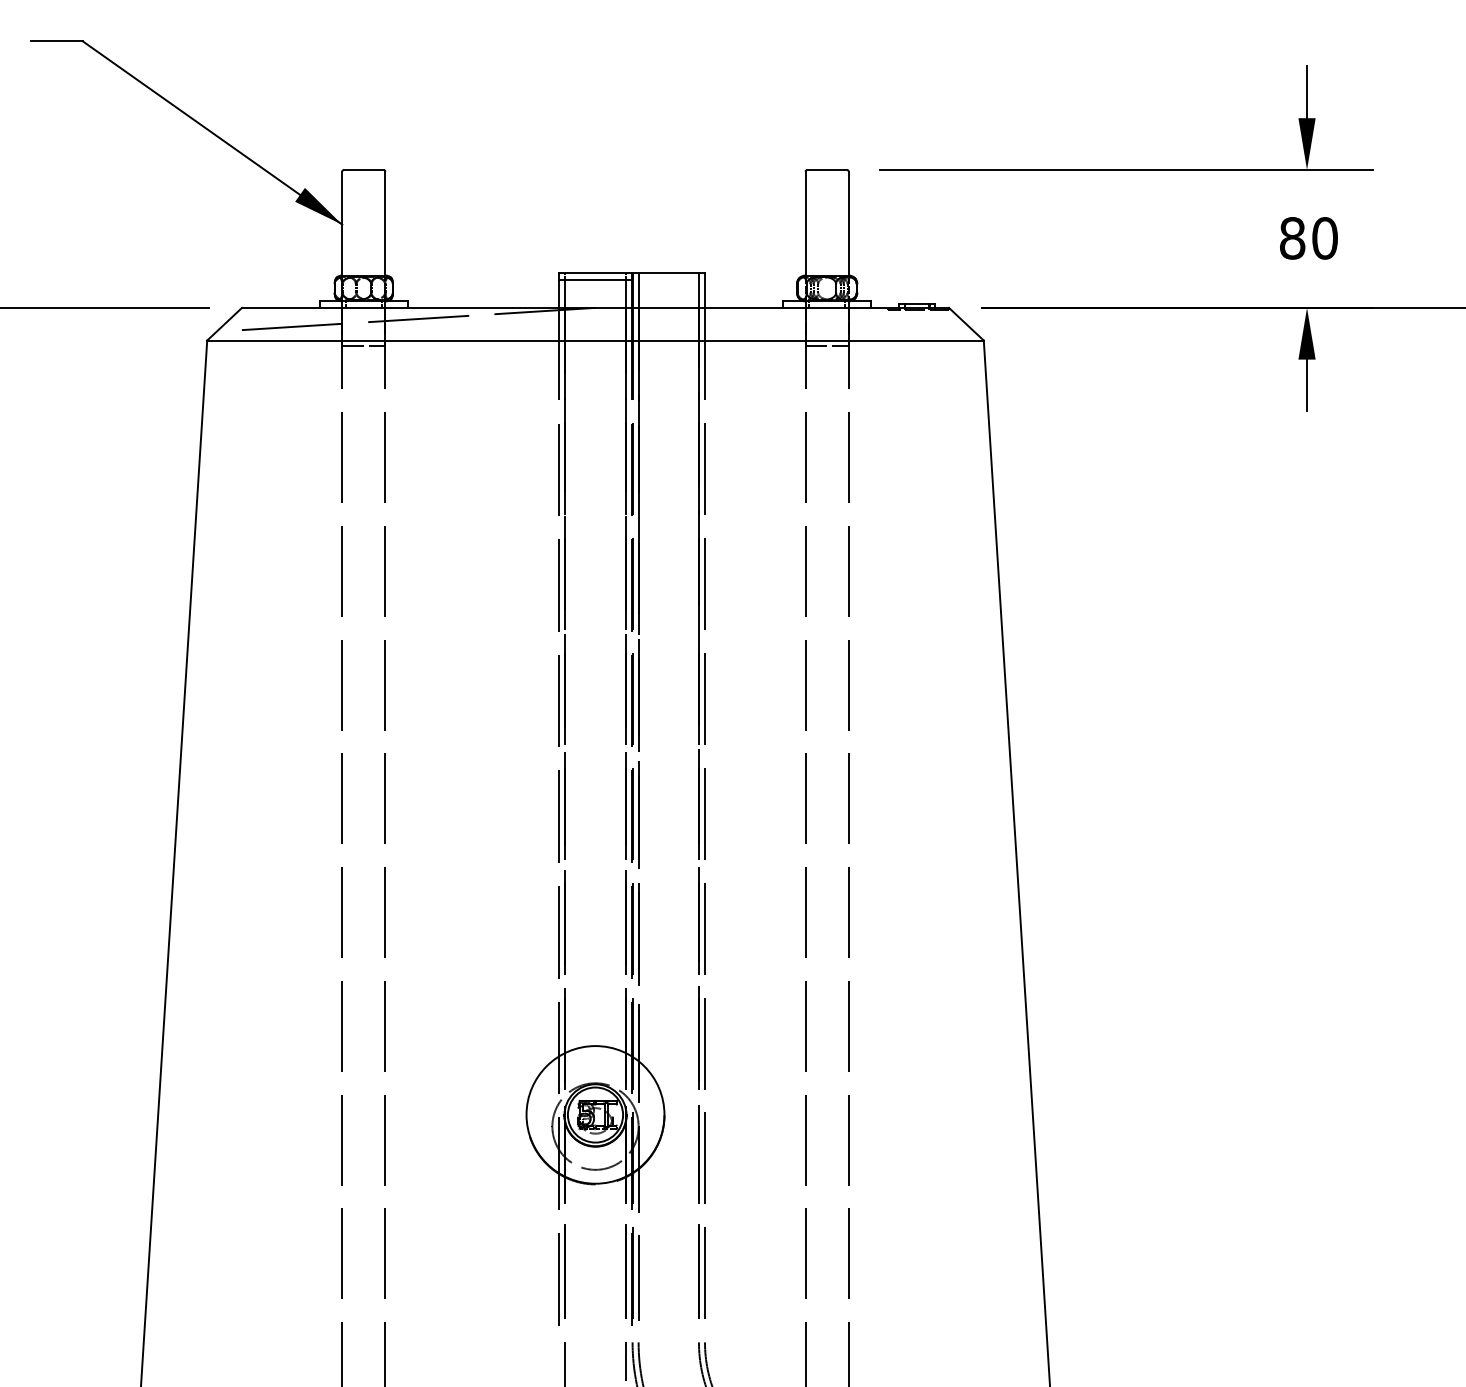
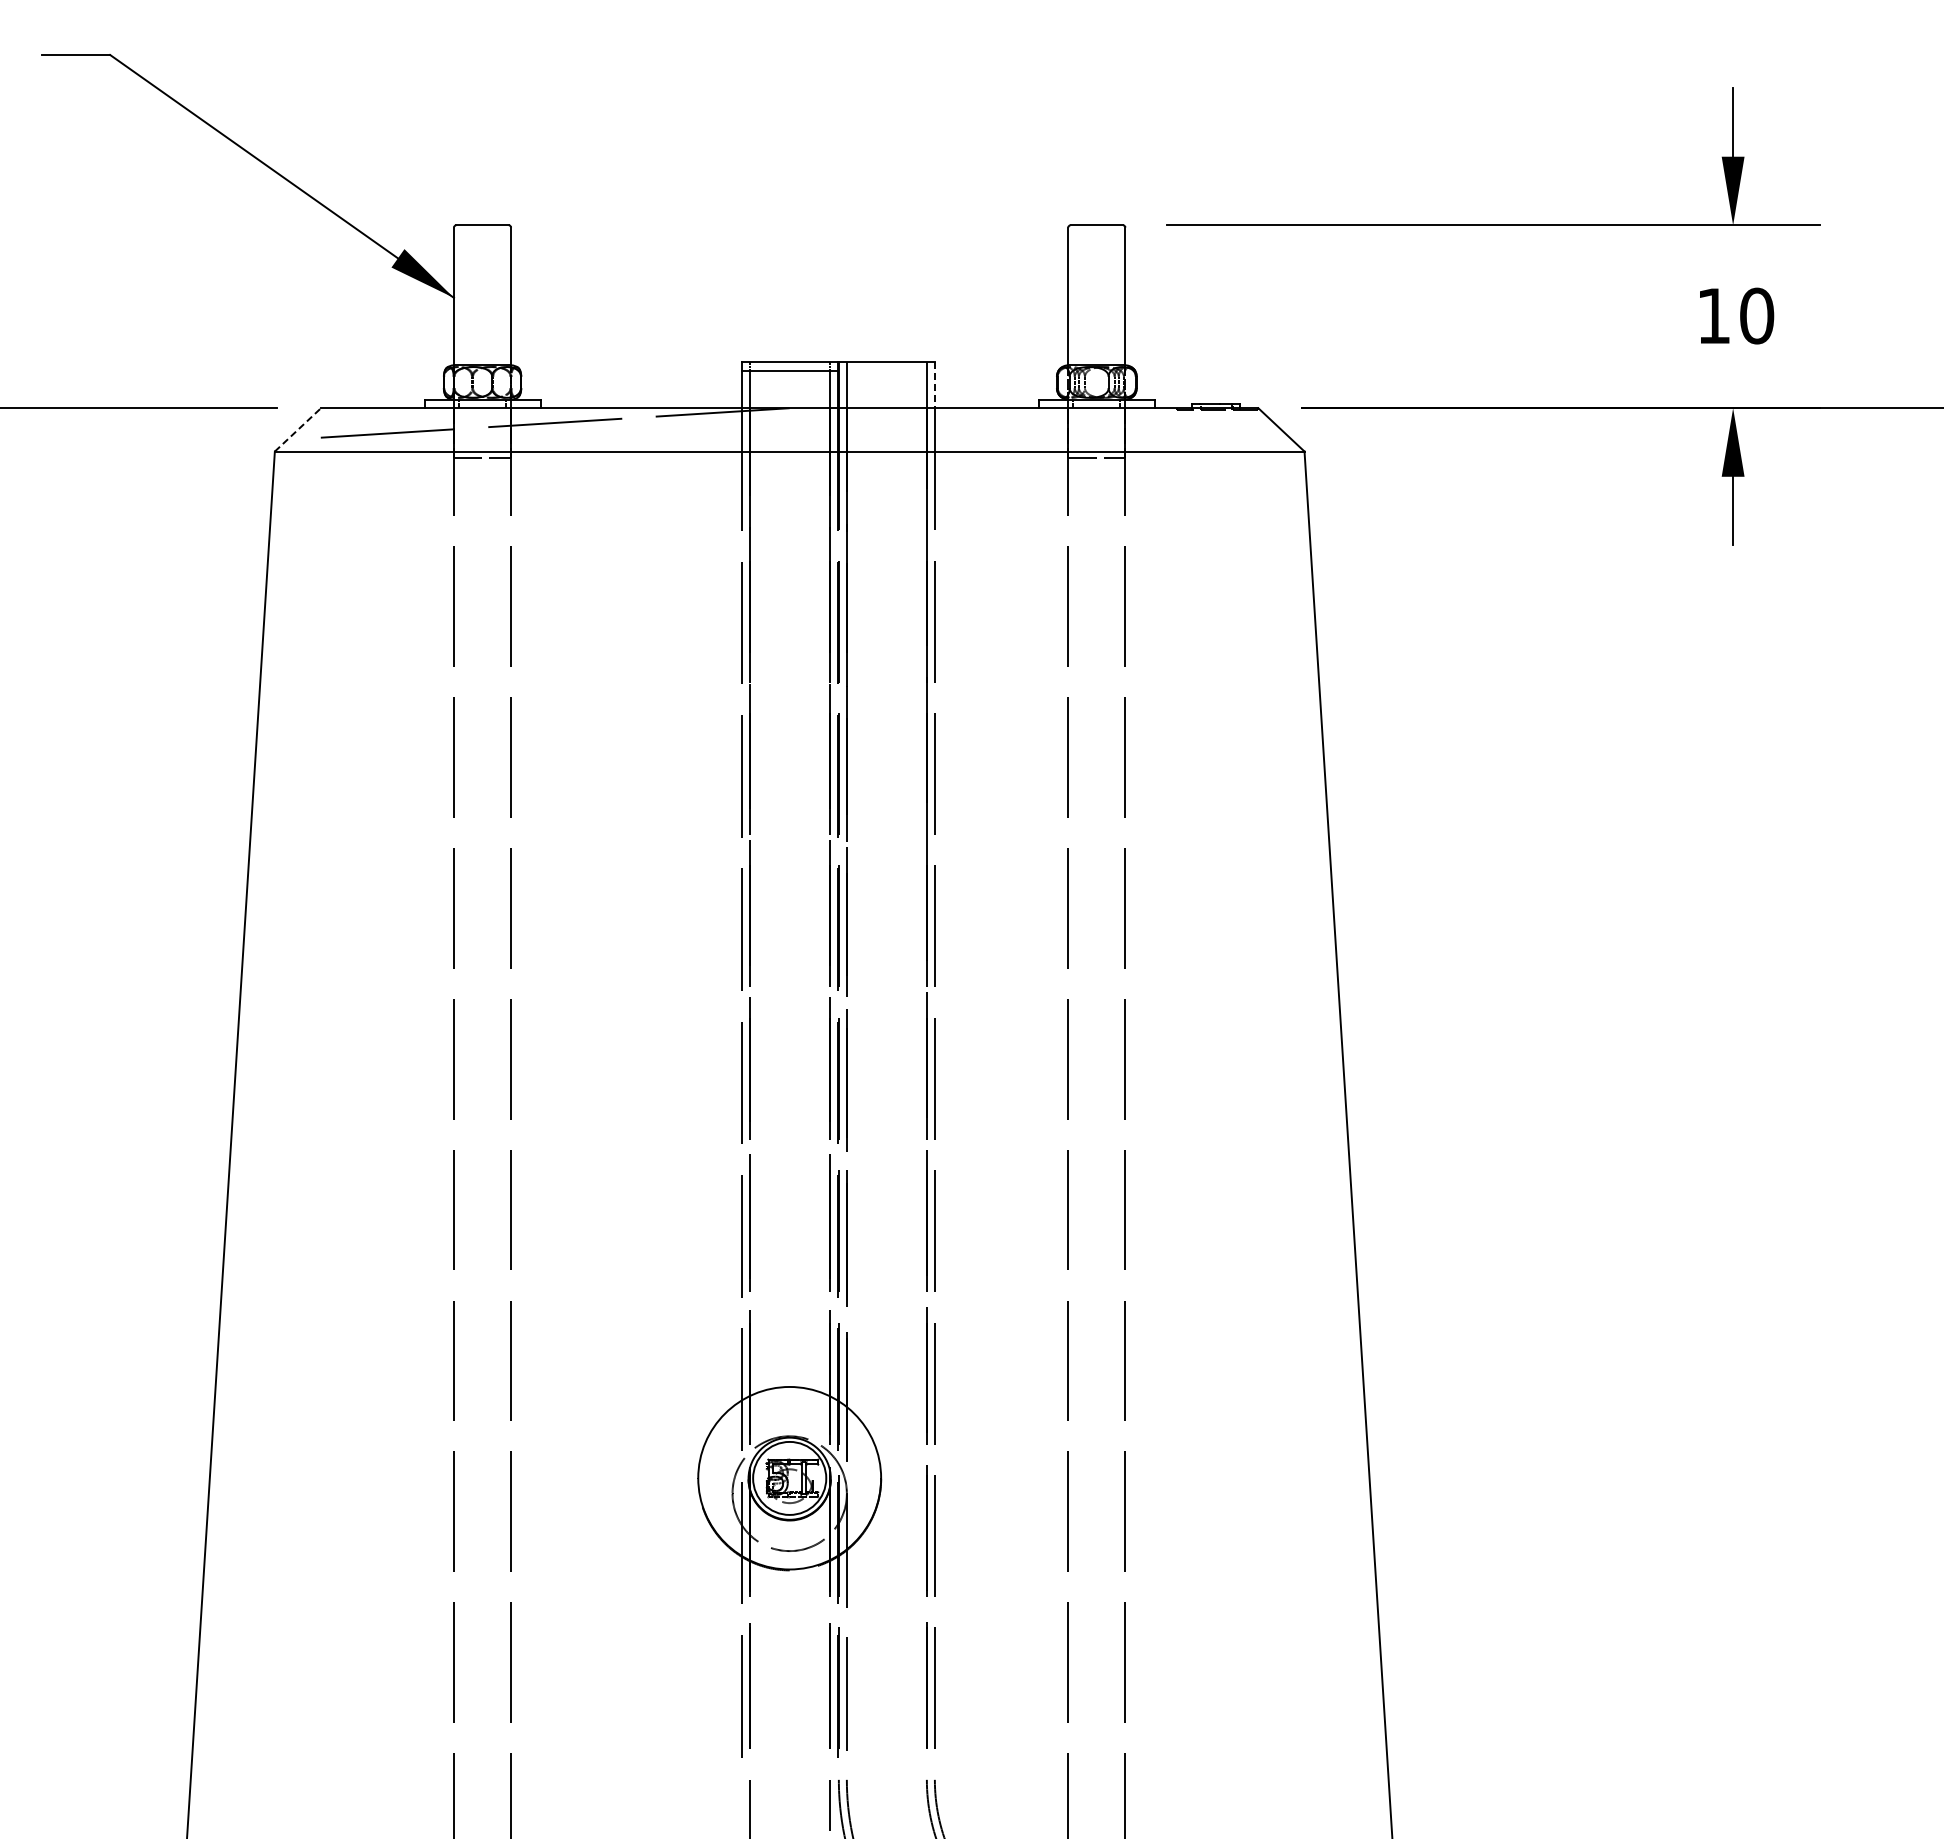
text: (1292, 237) -> (1713, 315), 80 -> 10
line: (704, 290) -> (934, 385), solid -> dashed
line: (224, 323) -> (297, 429), solid -> dashed

